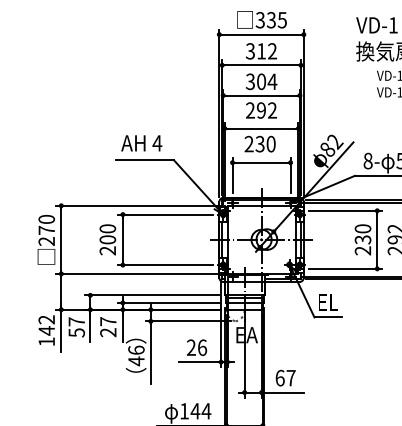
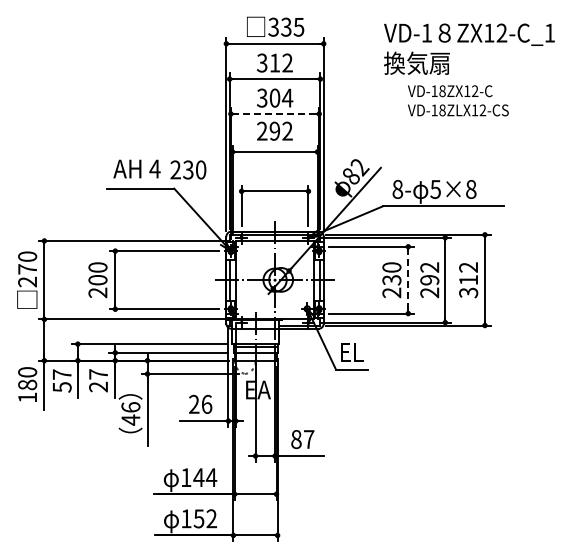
line: (261, 95) -> (275, 113), solid -> dashed
text: (260, 143) -> (188, 169), moved
line: (377, 240) -> (408, 280), solid -> dashed
text: (46, 325) -> (27, 378), 142 -> 180
text: (280, 378) -> (296, 439), 67 -> 87

